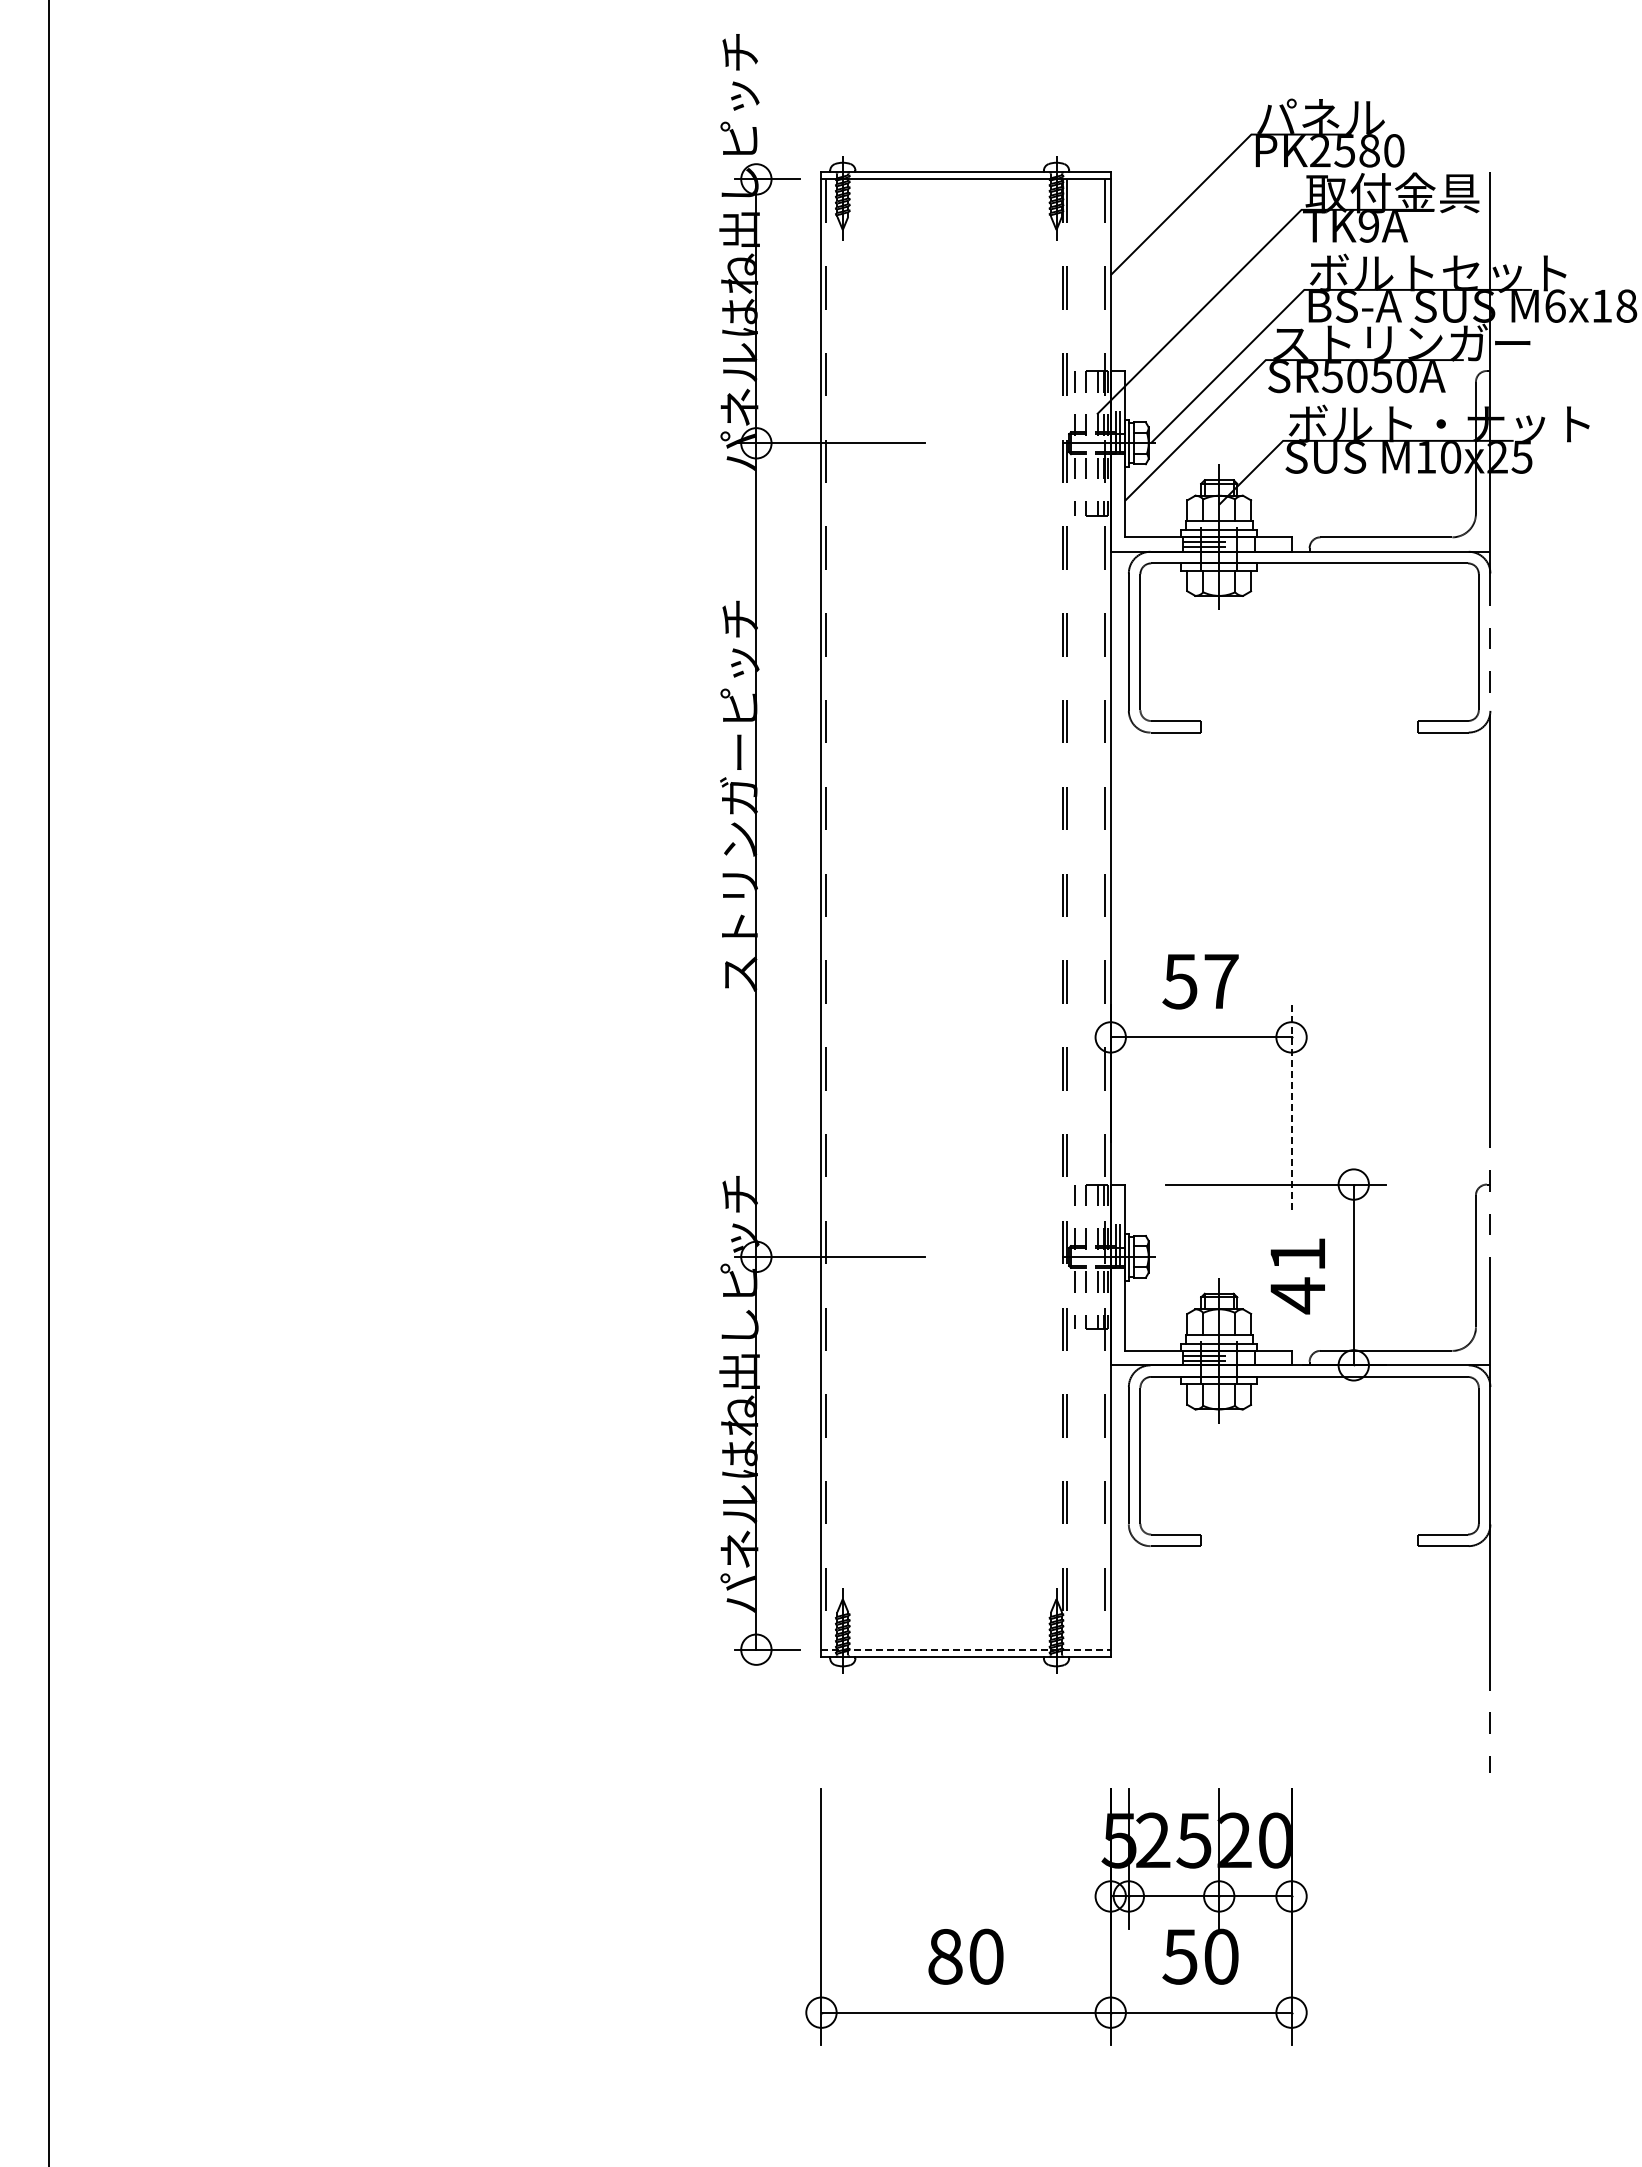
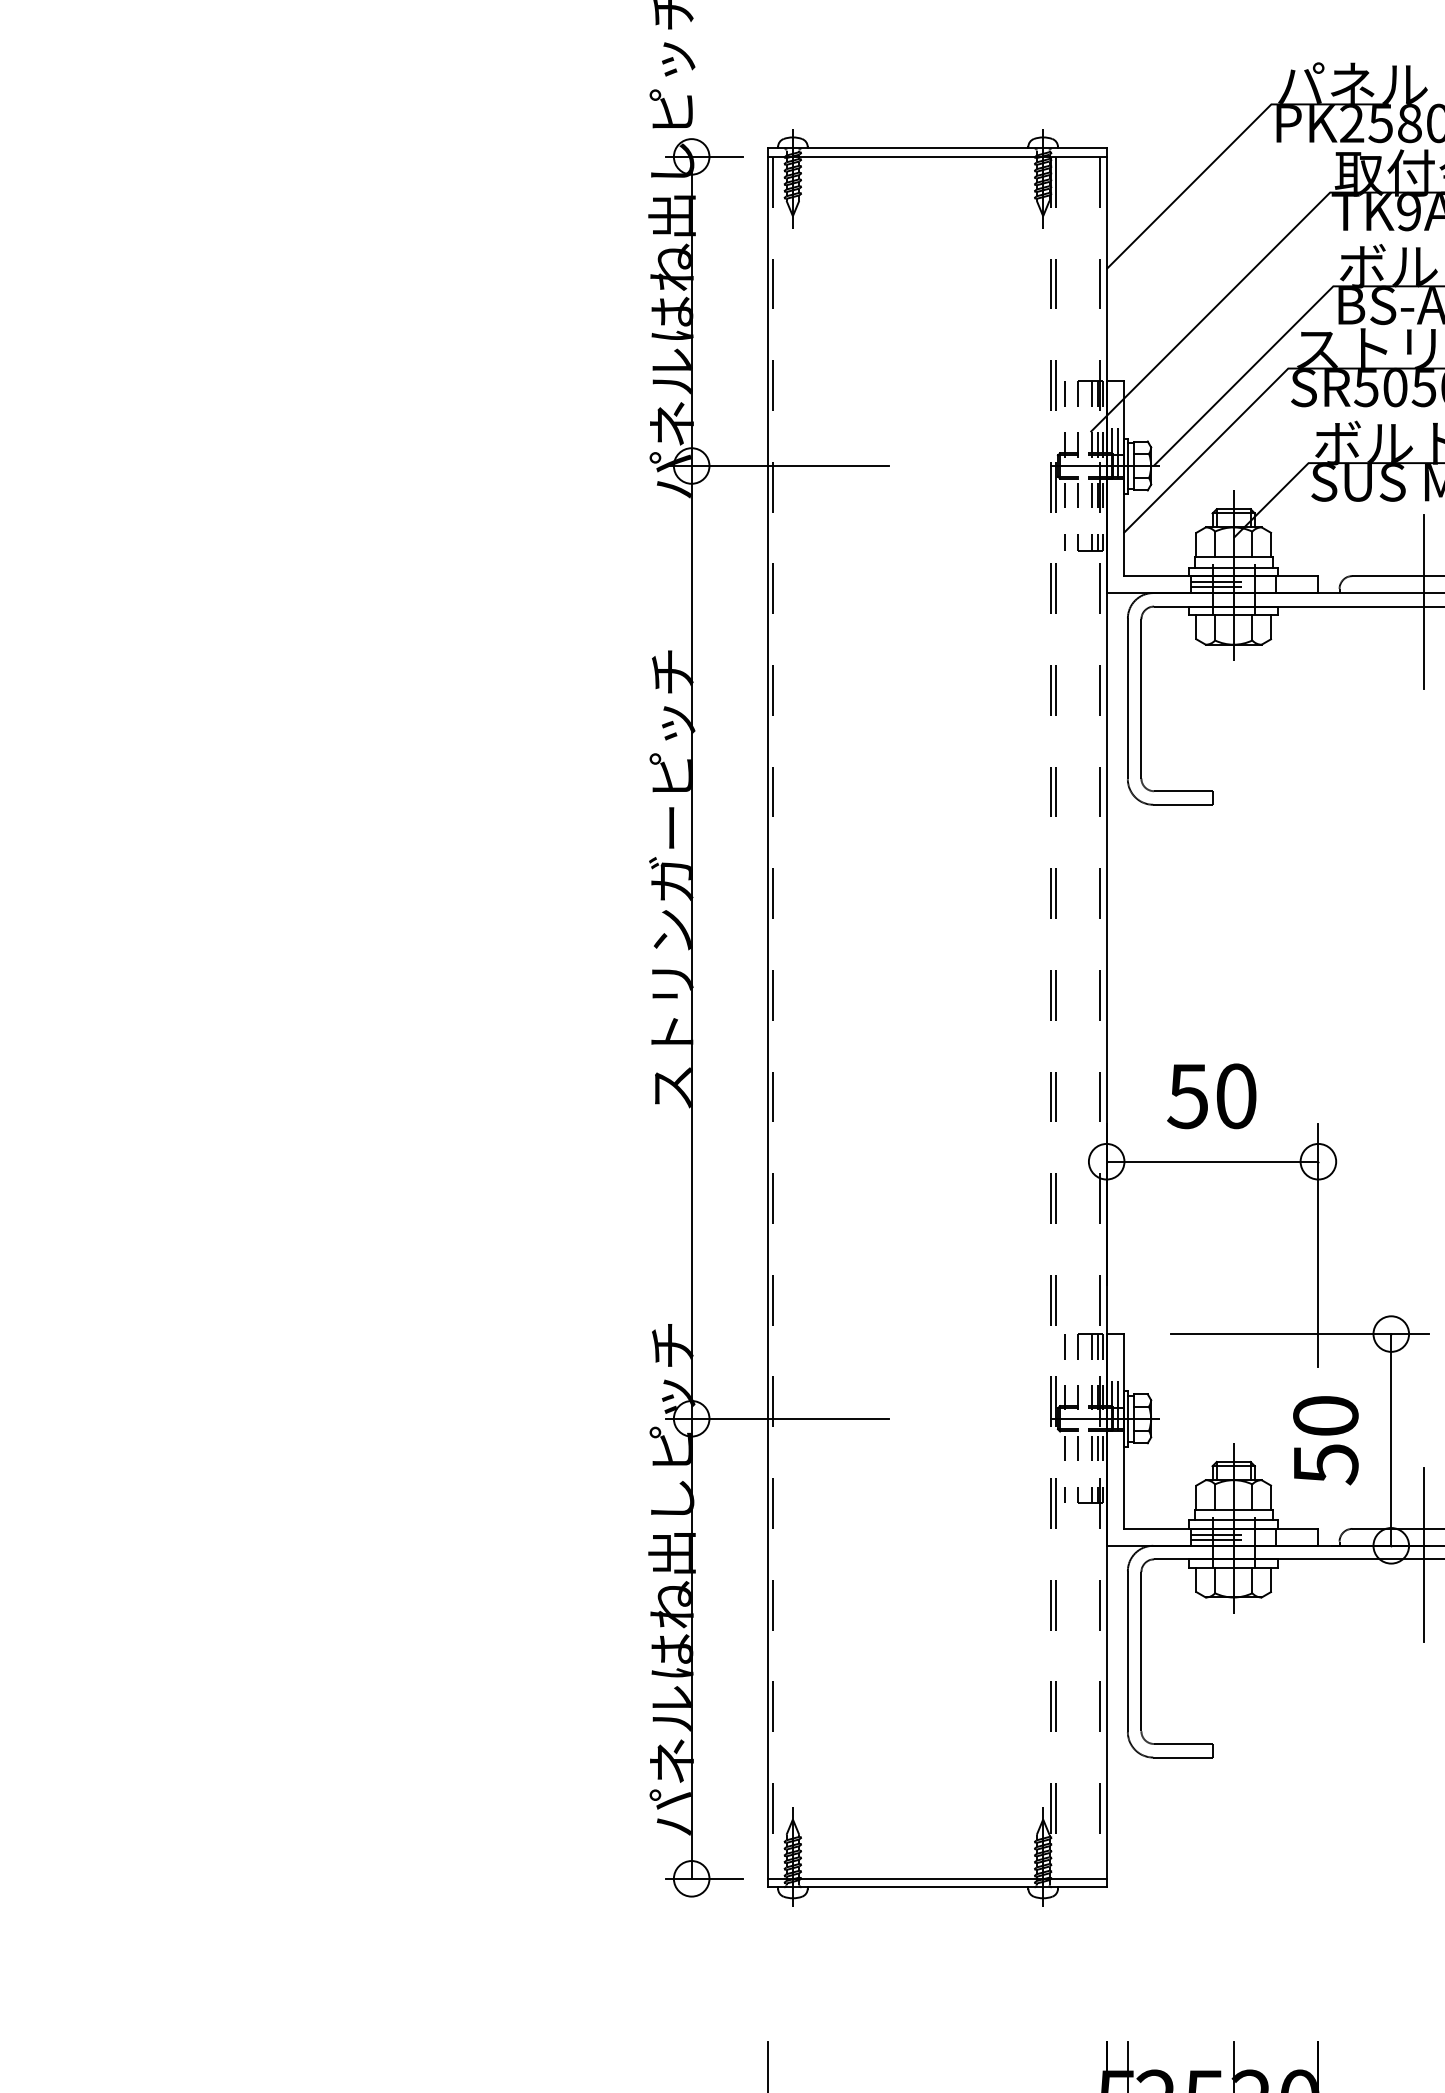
line: (1381, 559) -> (1423, 602), added
text: (1221, 981) -> (1236, 1096), 57 -> 50
line: (1291, 1109) -> (1318, 1246), dashed -> solid
text: (1297, 1275) -> (1325, 1440), 41 -> 50
line: (1381, 1373) -> (1423, 1555), added
line: (966, 1649) -> (937, 1878), dashed -> solid

